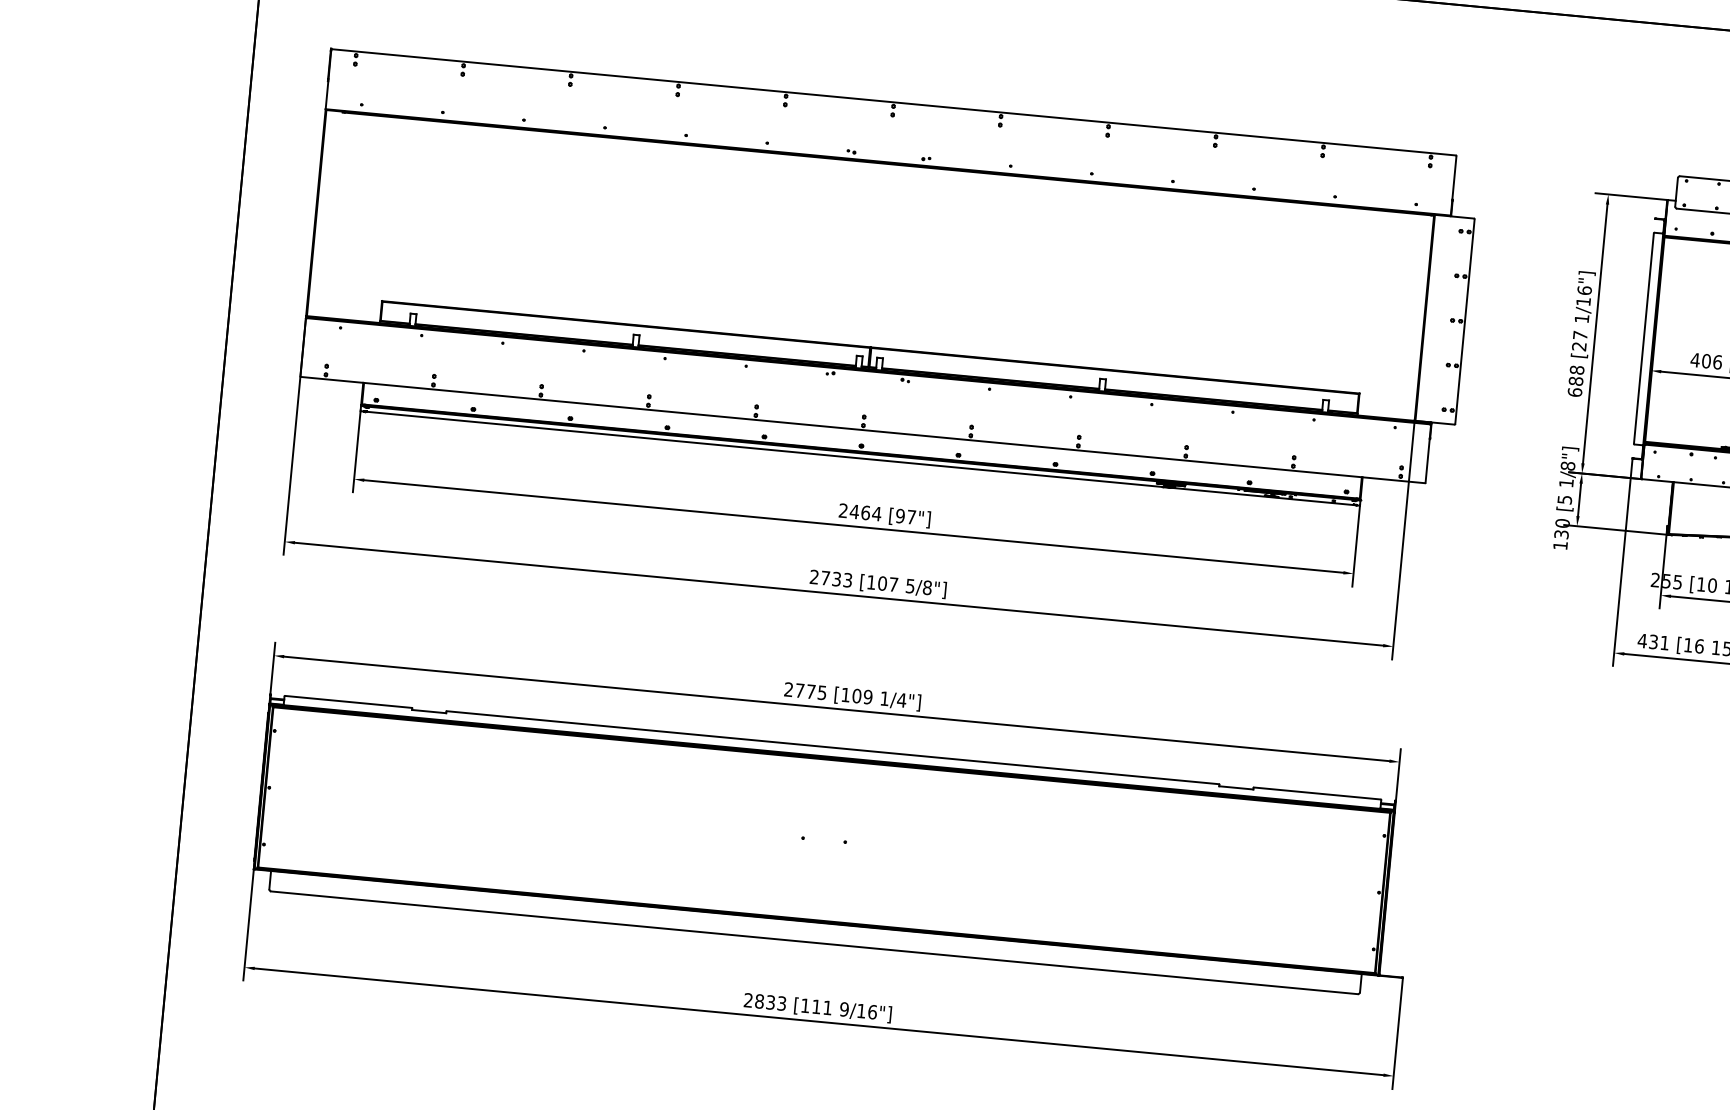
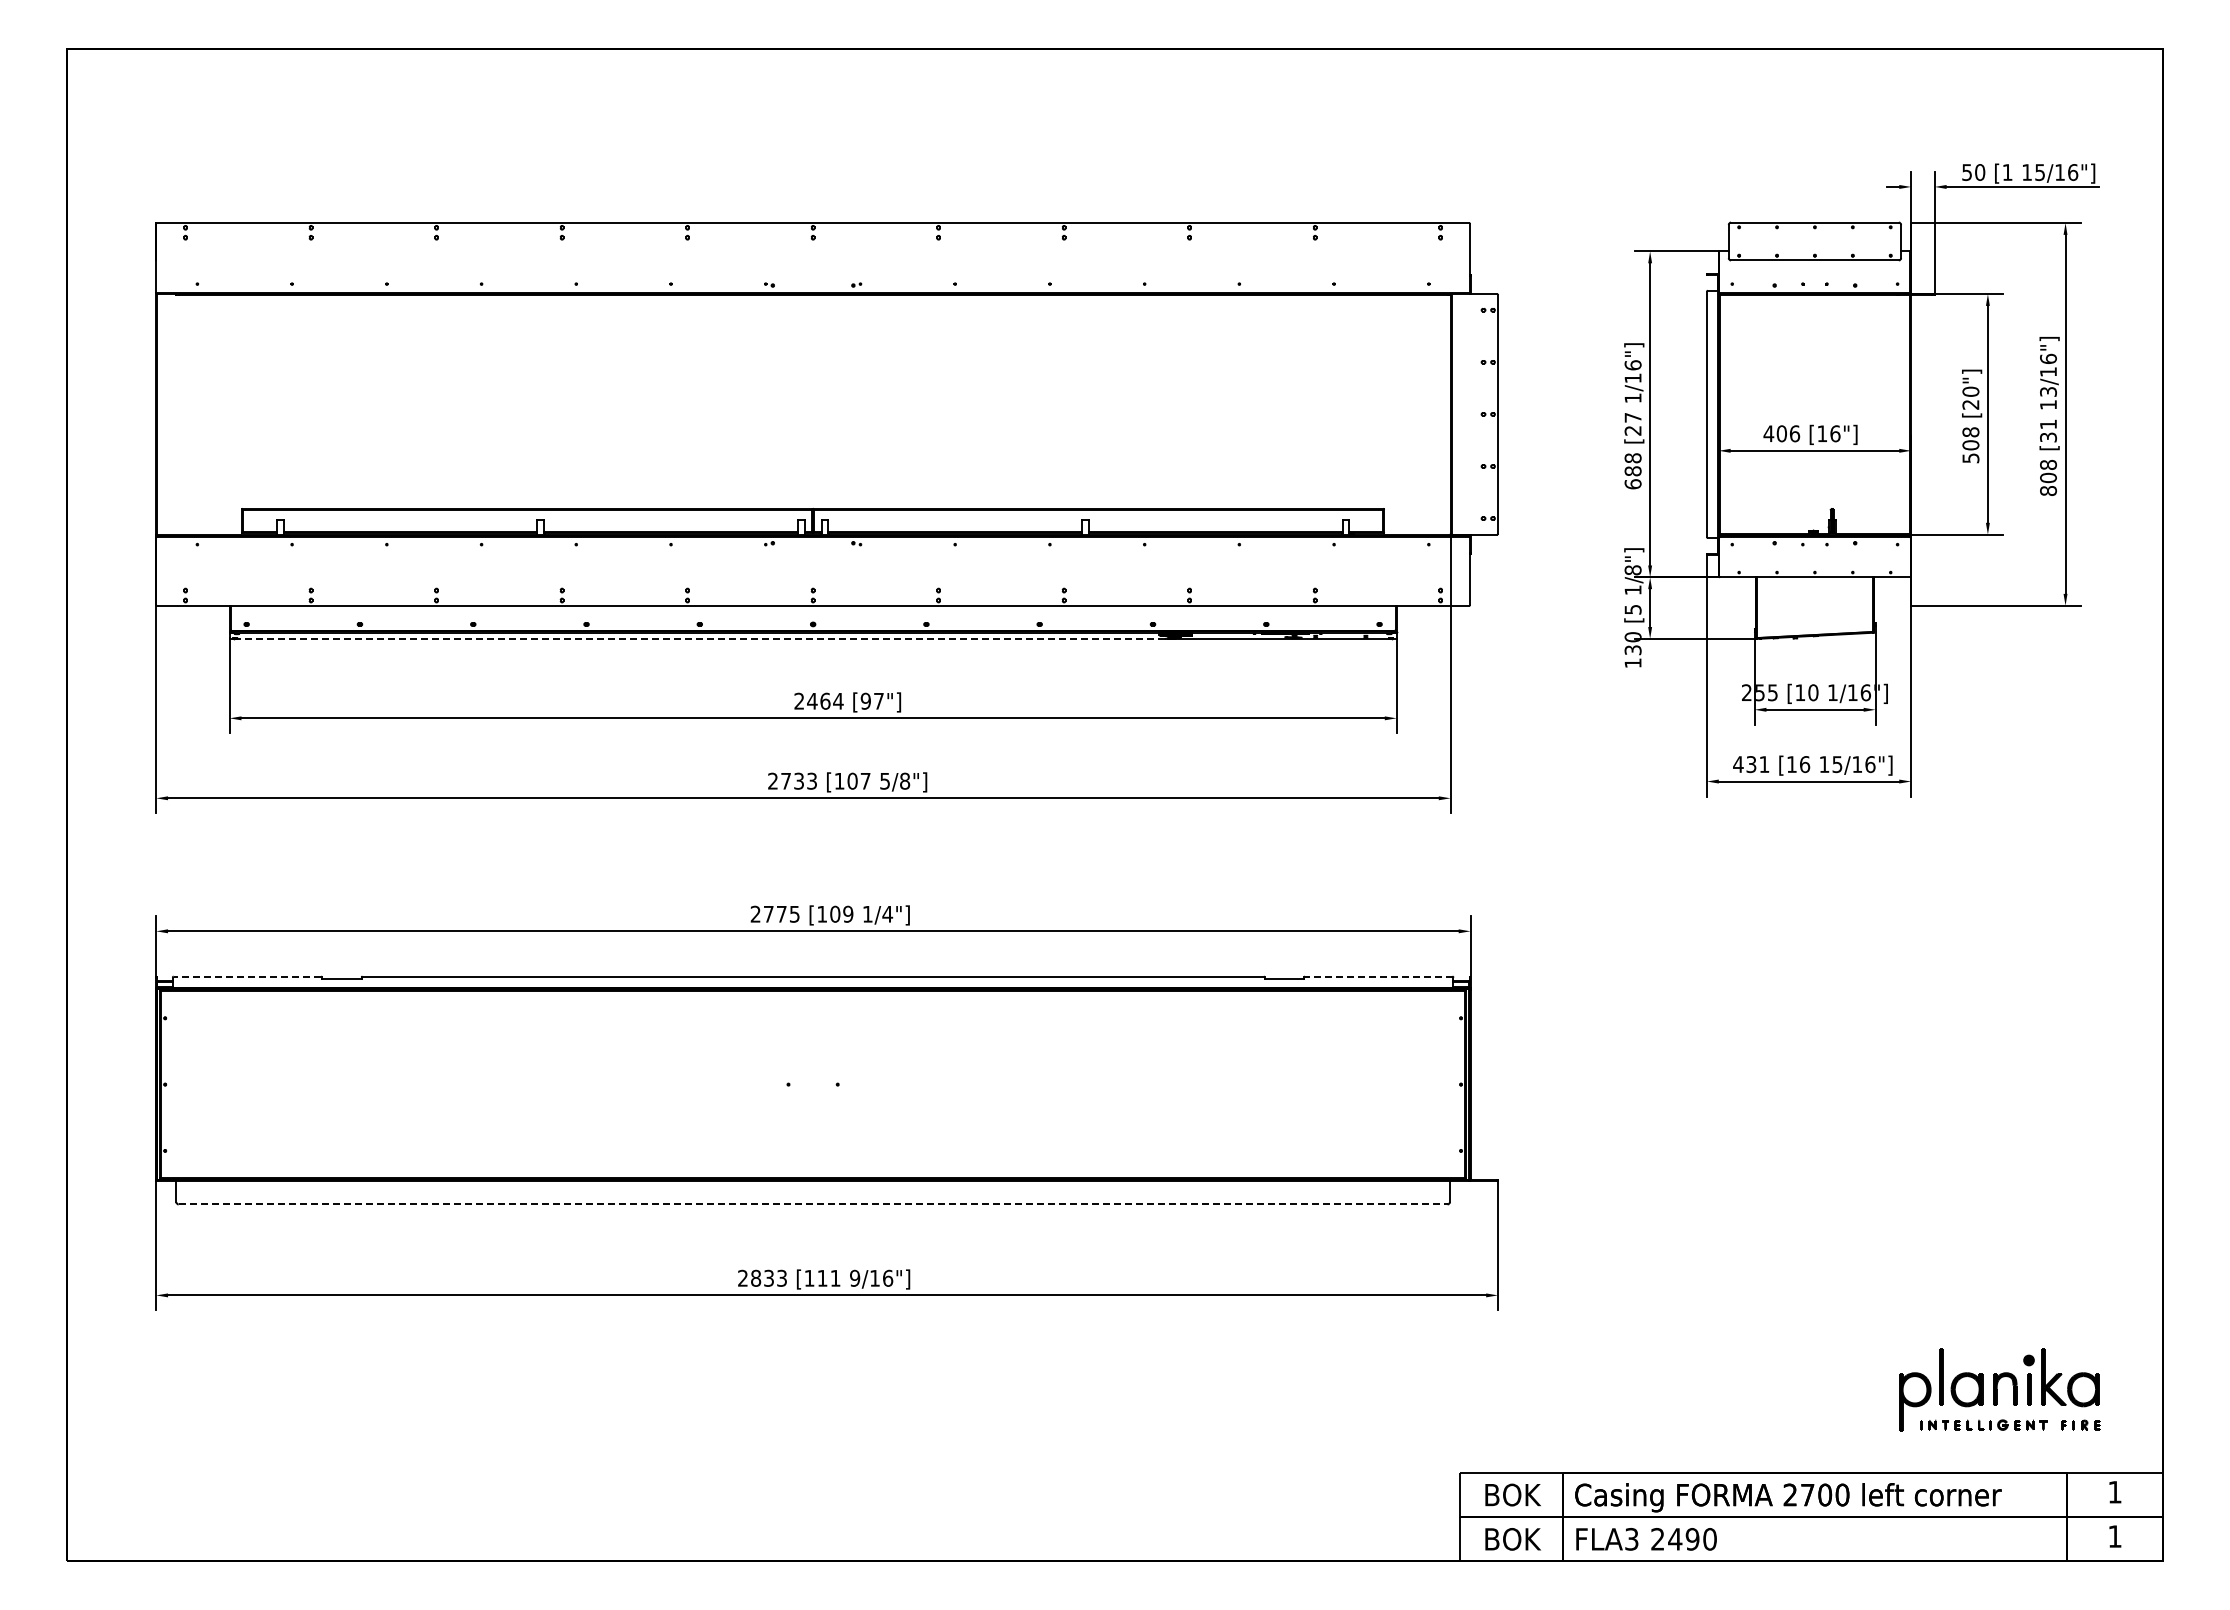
line: (763, 449) -> (700, 638), solid -> dashed
line: (348, 701) -> (247, 976), solid -> dashed
line: (1317, 793) -> (1378, 976), solid -> dashed
line: (814, 942) -> (813, 1204), solid -> dashed

